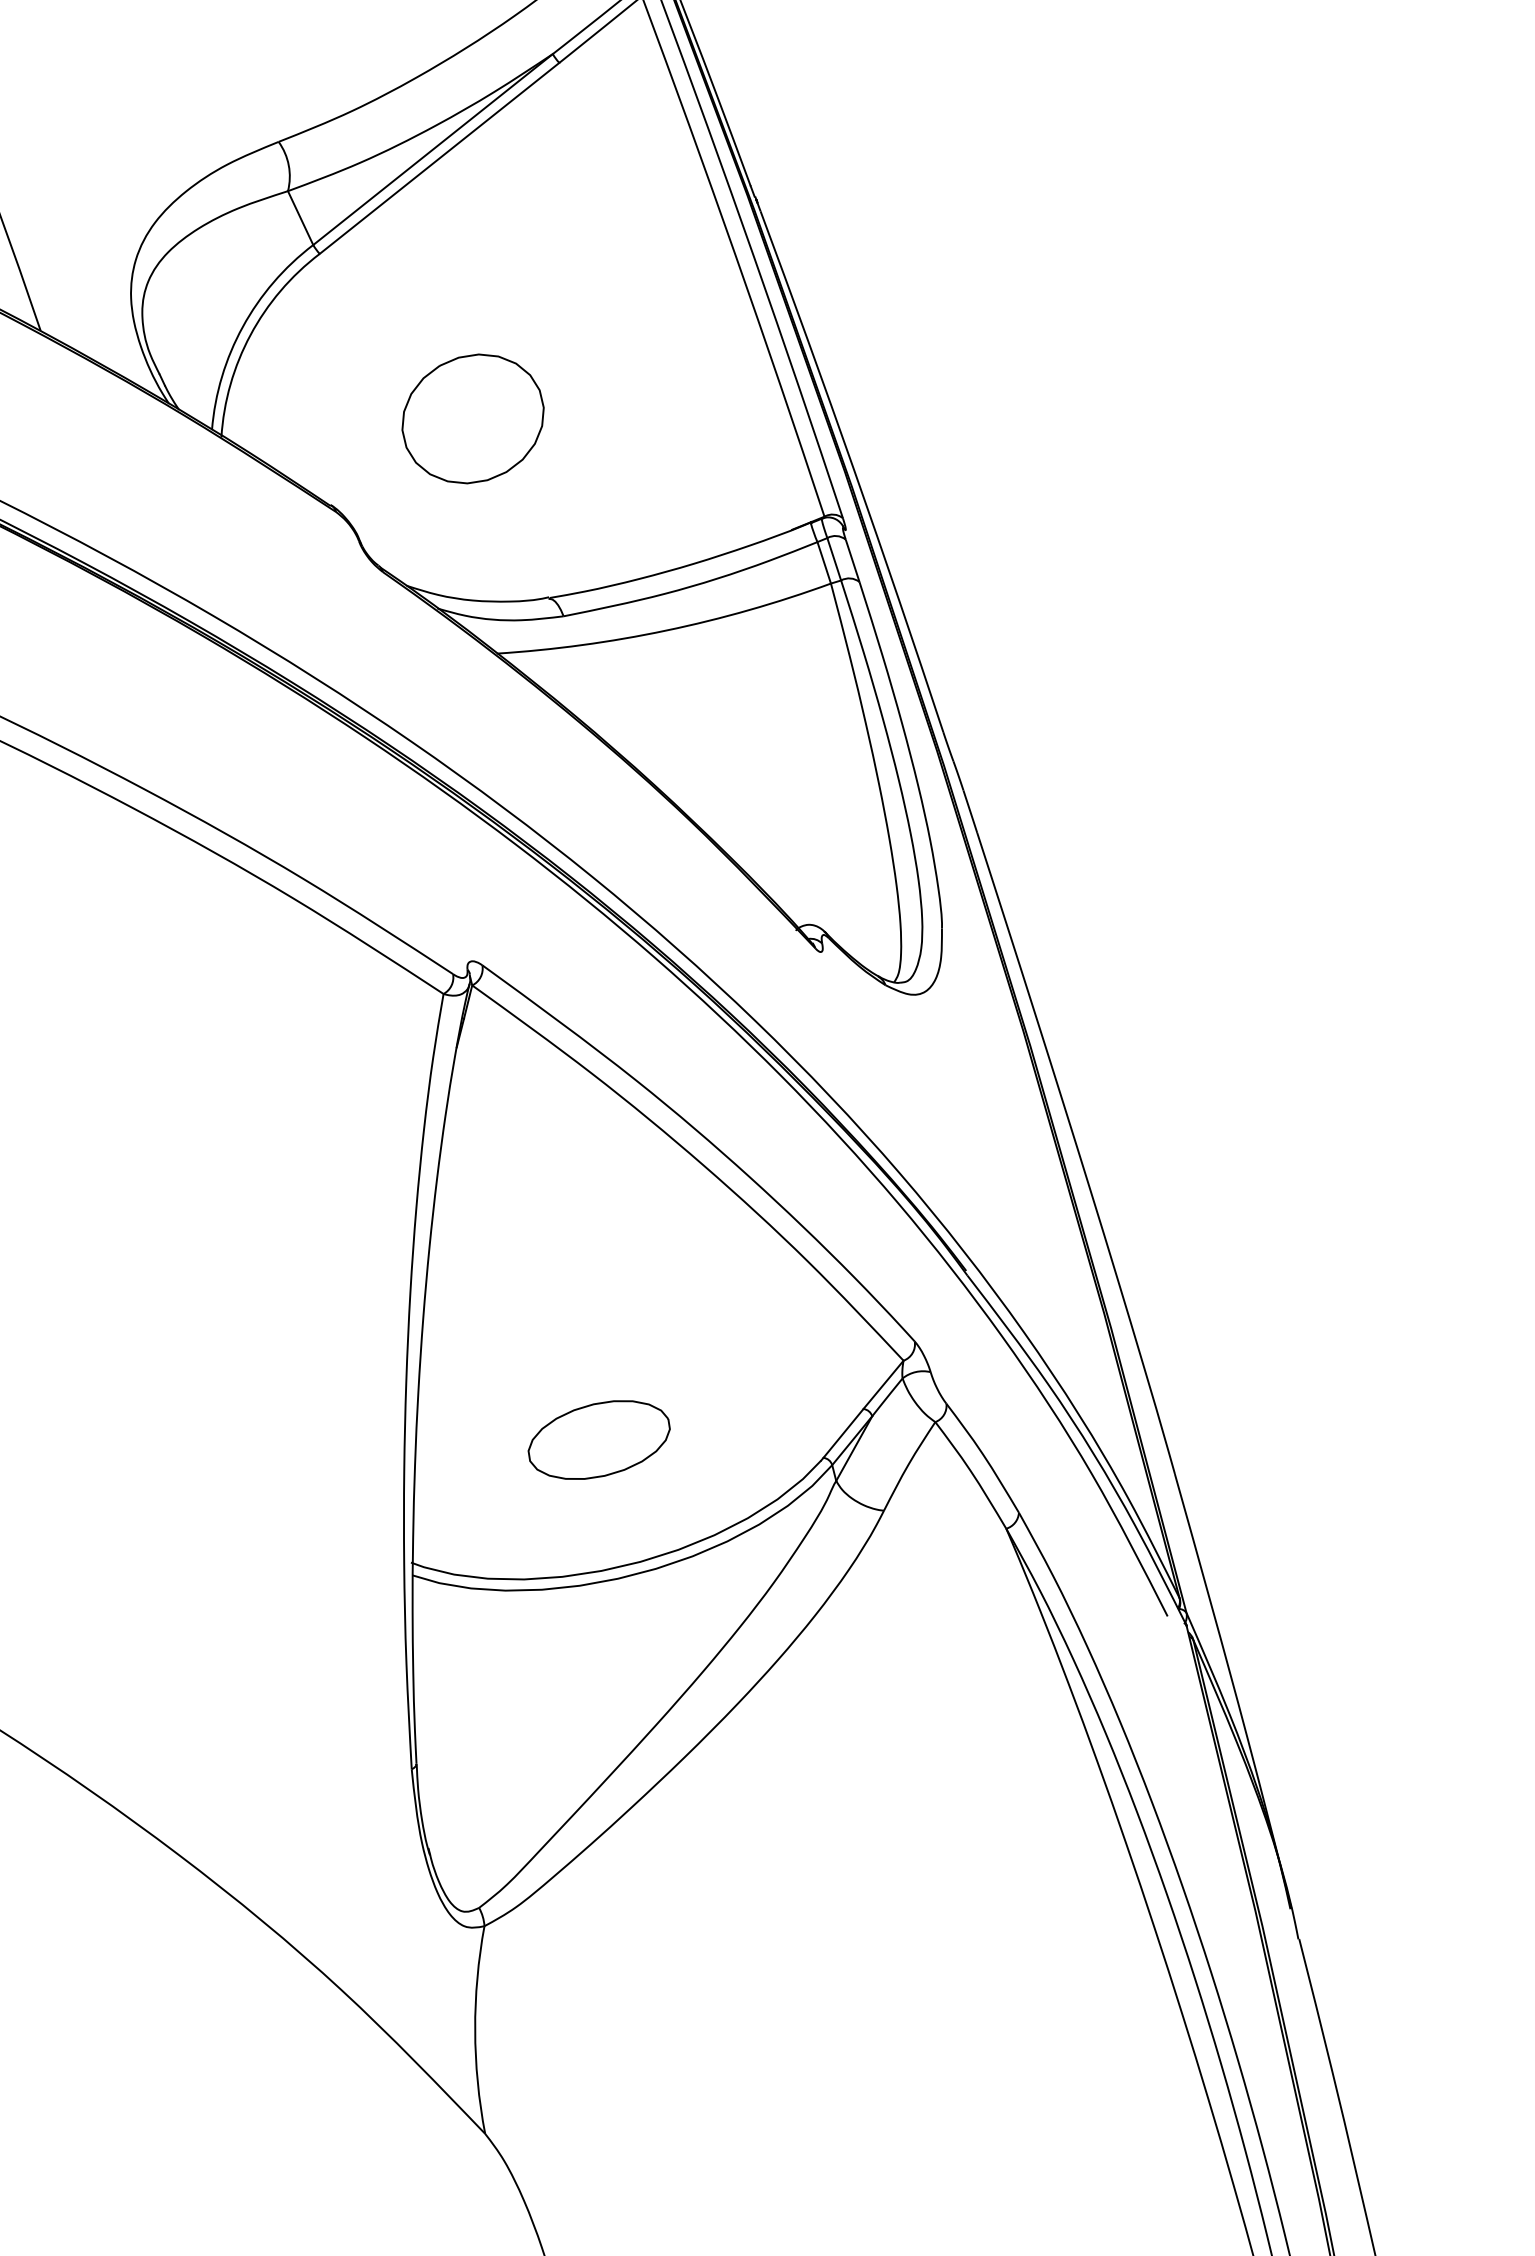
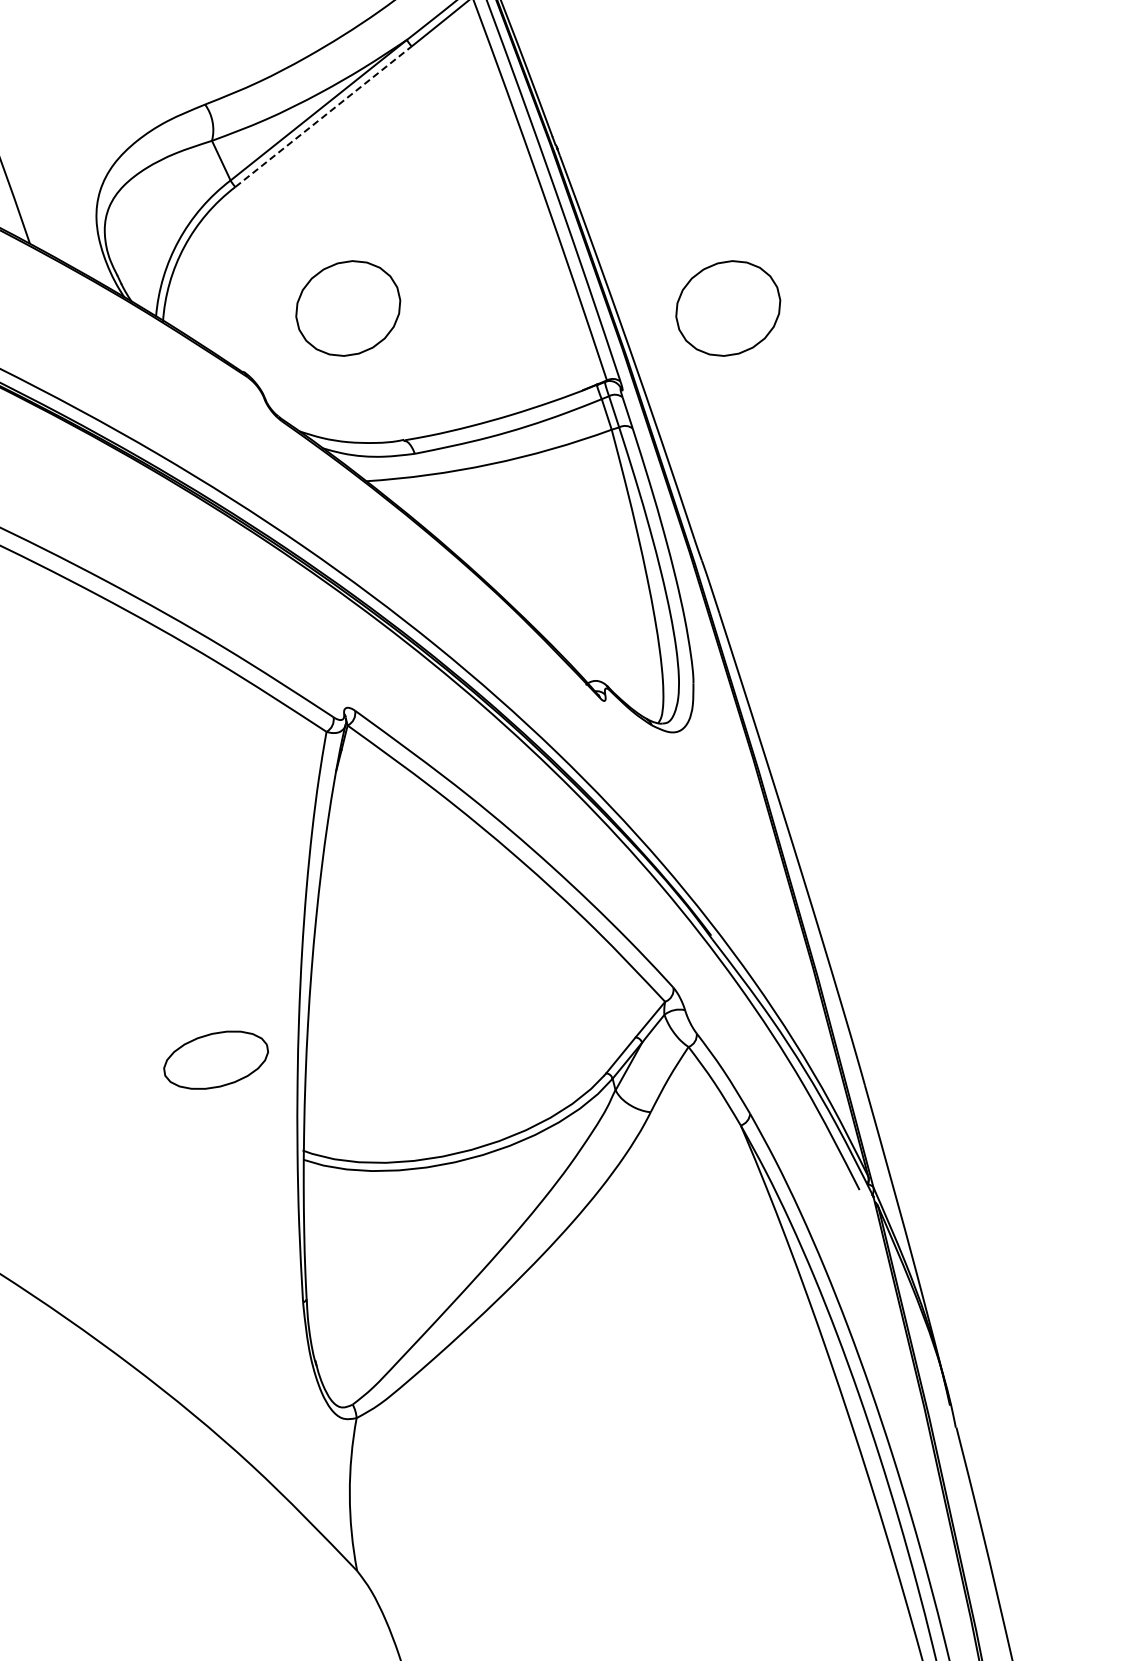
line: (439, 158) -> (323, 116), solid -> dashed
part: (989, 418) -> (728, 308), added
part: (598, 1439) -> (215, 1059), moved

